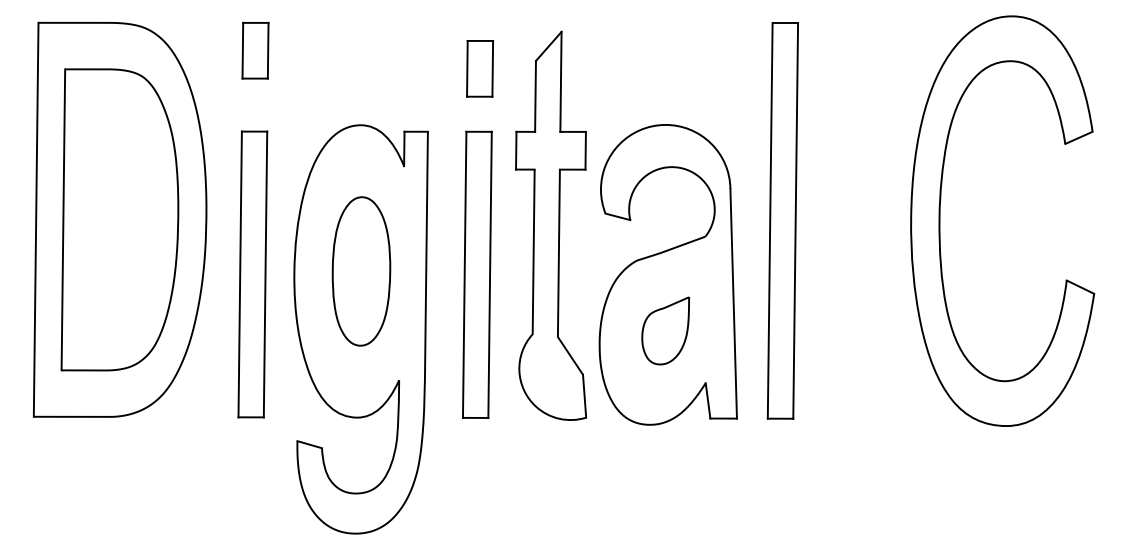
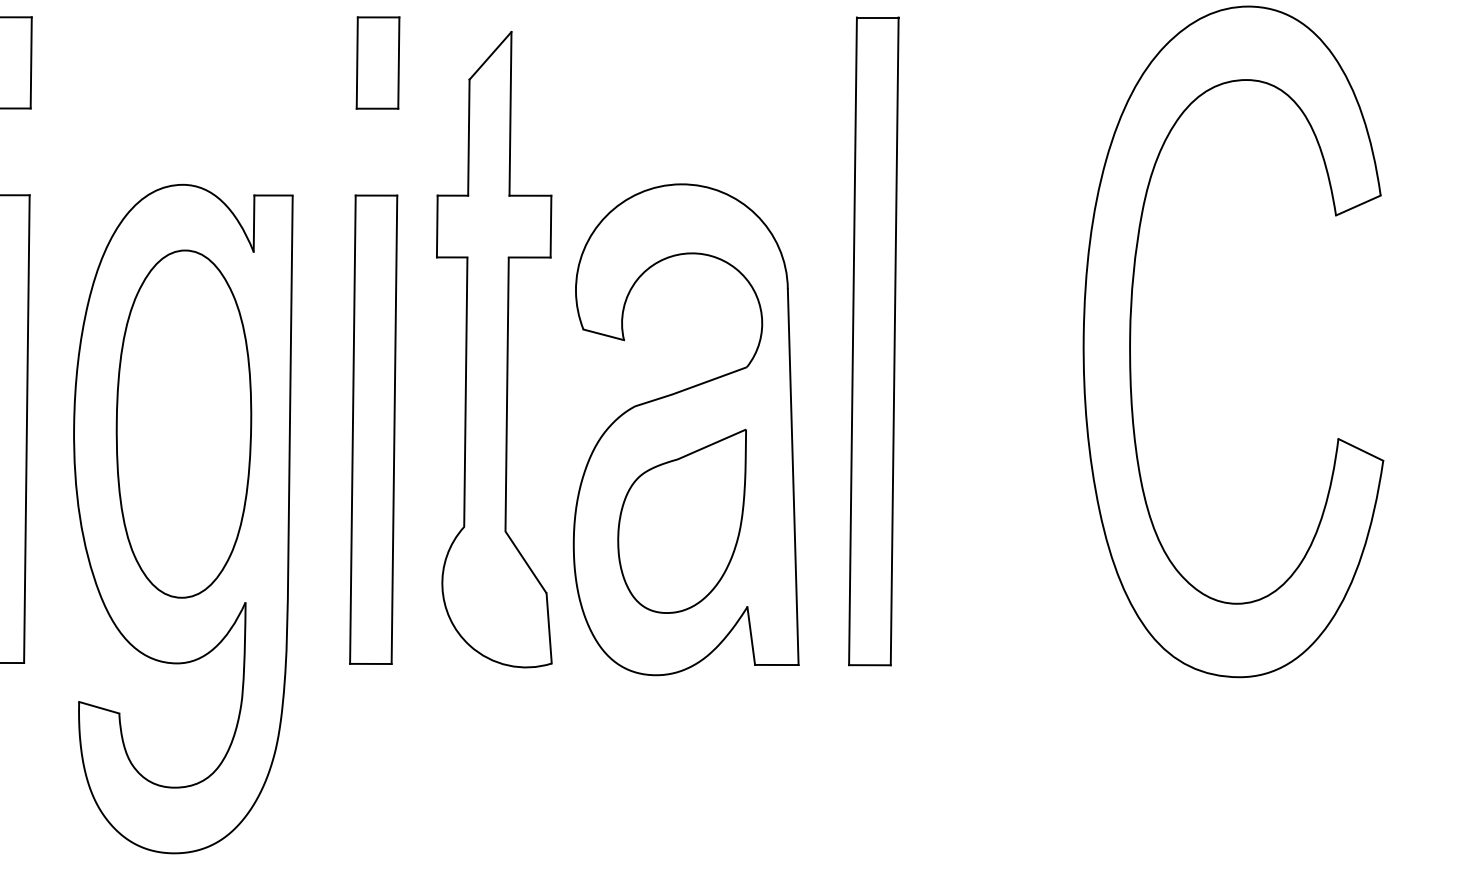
part: (480, 68) -> (378, 62), moved
part: (361, 271) -> (183, 424), size x1.43
part: (665, 330) -> (681, 520), size x1.67

